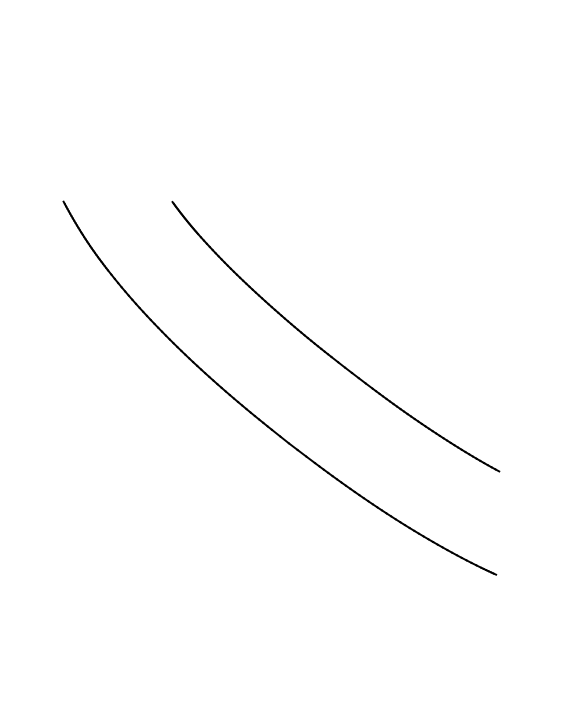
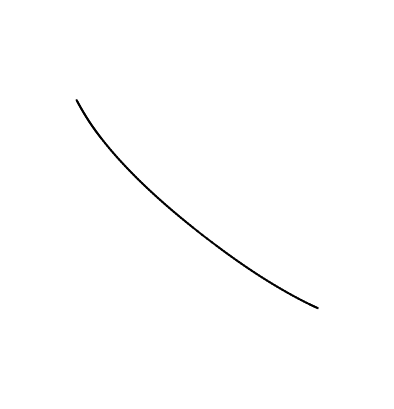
part: (323, 347) -> (221, 181), removed

